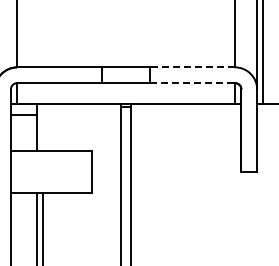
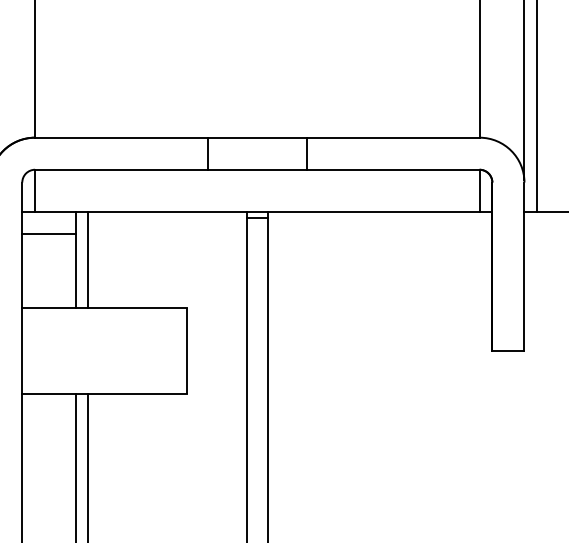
line: (192, 67) -> (392, 137), dashed -> solid
line: (193, 83) -> (394, 170), dashed -> solid
line: (43, 127) -> (88, 260), added

